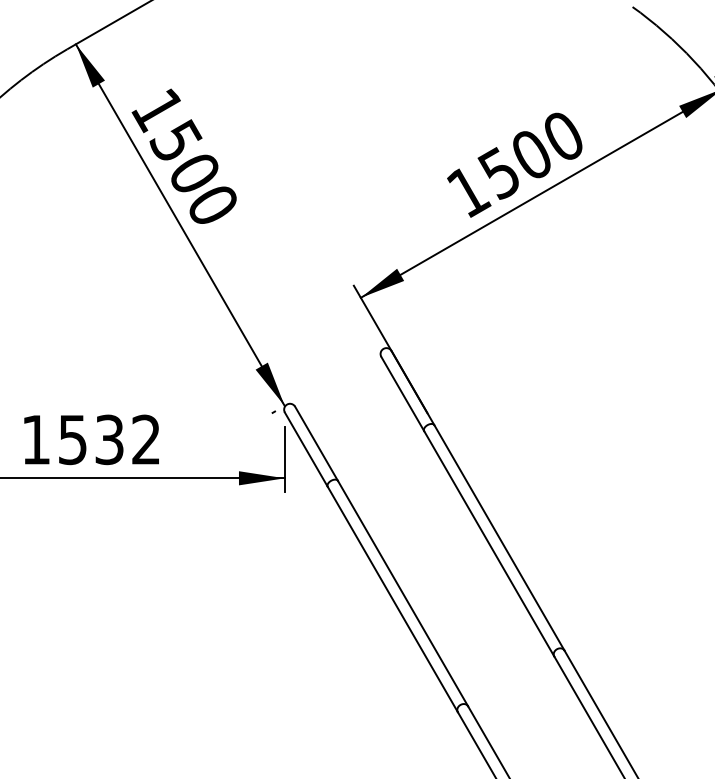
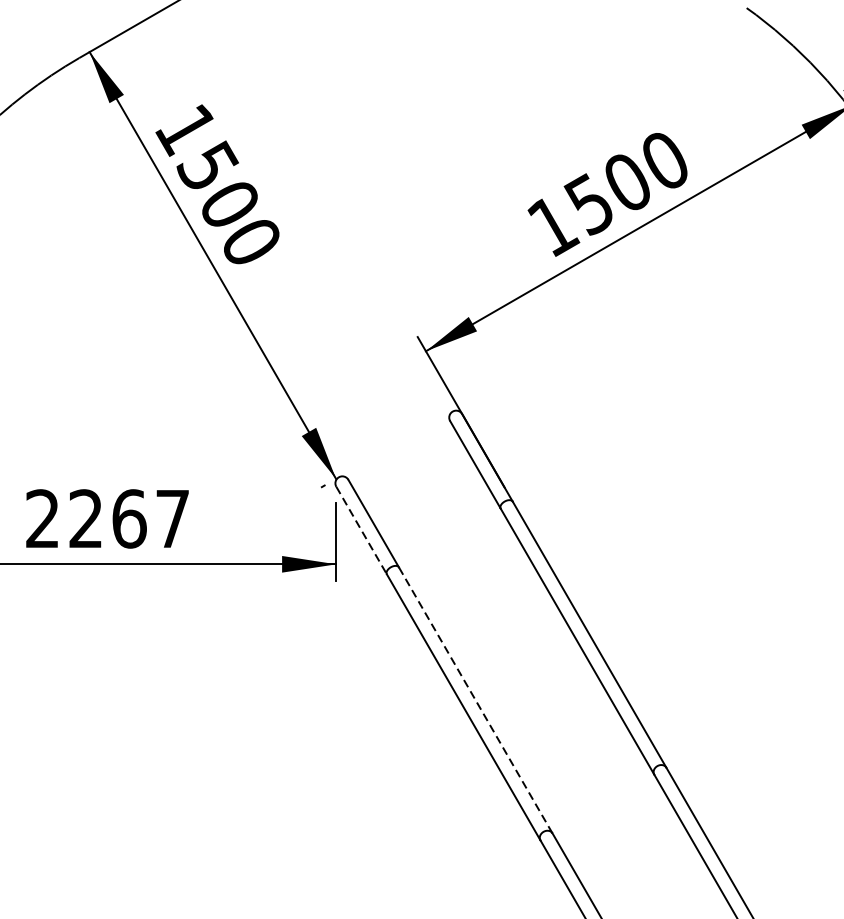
text: (90, 439) -> (106, 518), 1532 -> 2267
line: (306, 449) -> (361, 530), solid -> dashed
line: (402, 593) -> (475, 700), solid -> dashed

